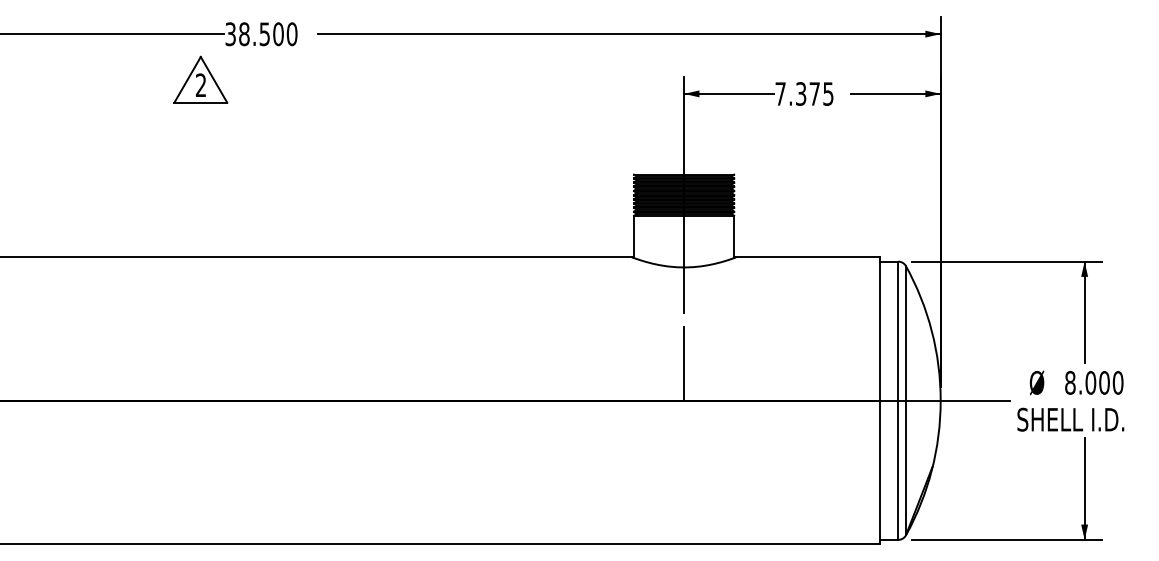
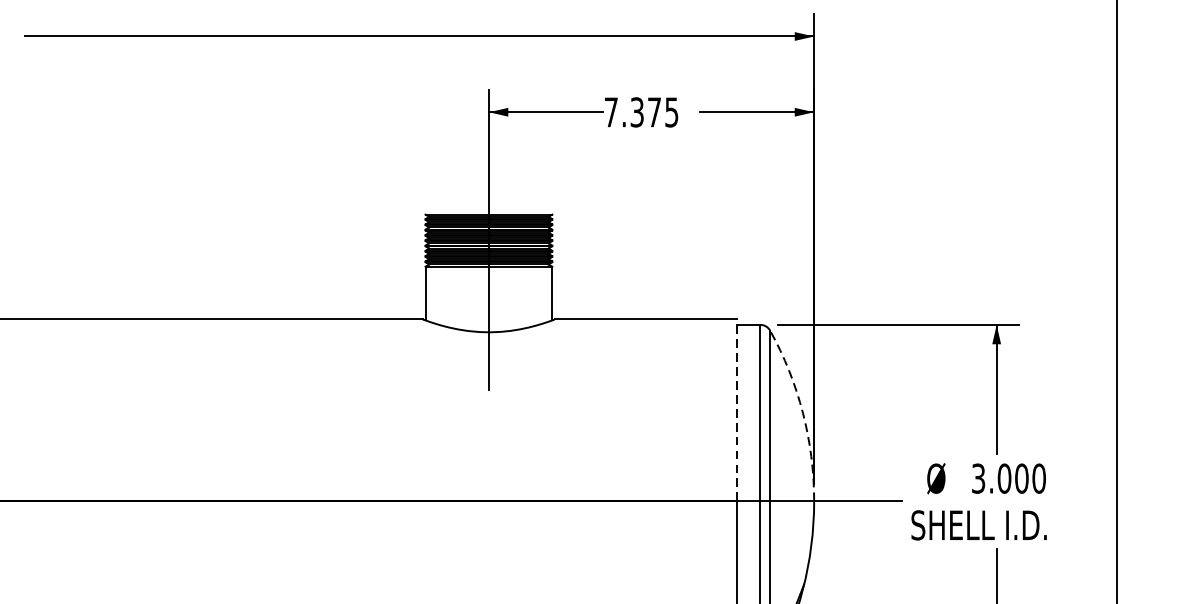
line: (879, 329) -> (736, 410), solid -> dashed
arc: (931, 331) -> (802, 413), solid -> dashed
line: (684, 363) -> (489, 454), removed
text: (1070, 382) -> (978, 478), 8.000 -> 3.000

